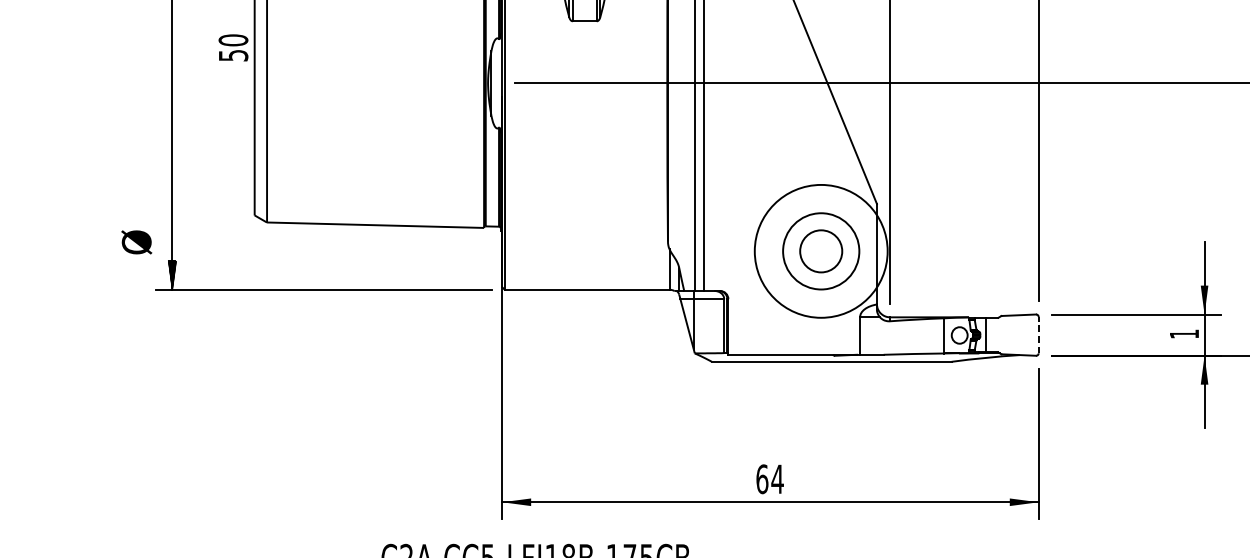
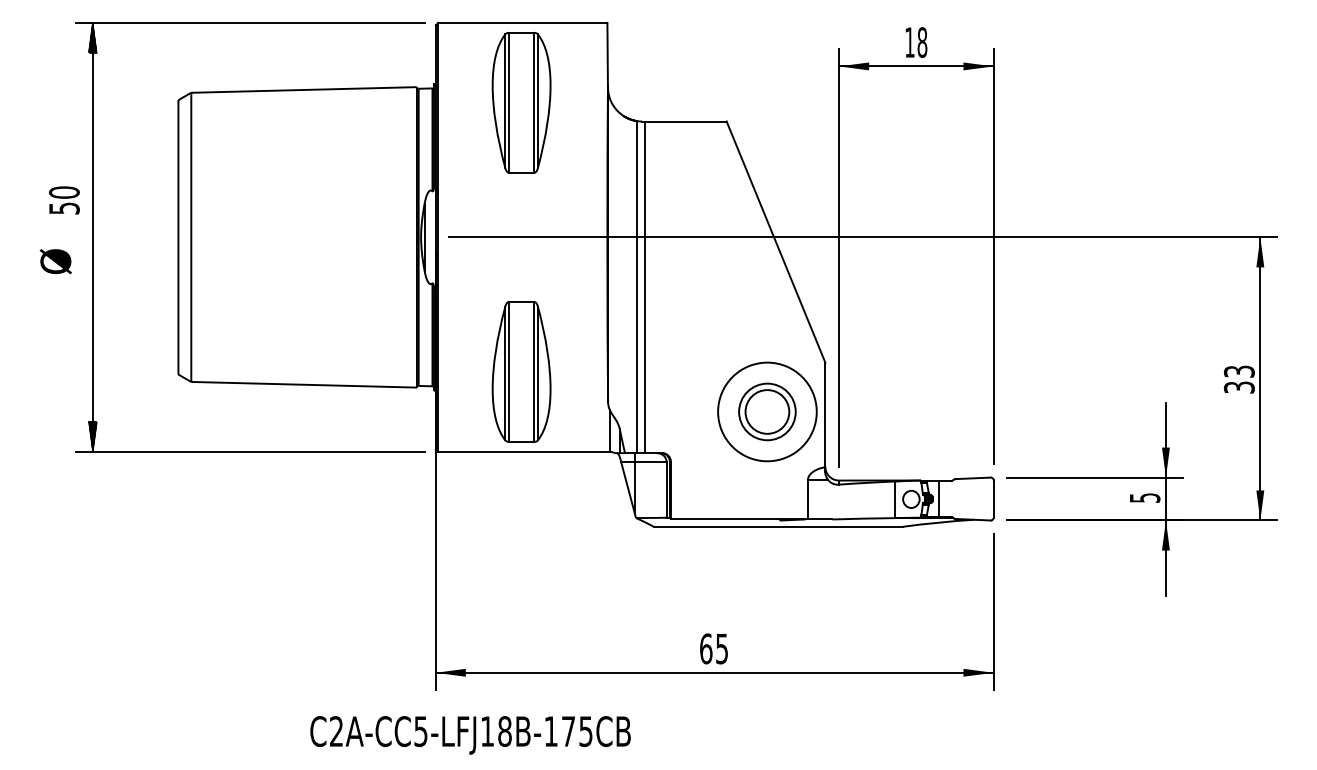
text: (233, 47) -> (64, 200), moved
part: (584, 212) -> (521, 371), added
text: (136, 242) -> (55, 261), moved
circle: (821, 250) -> (767, 411), size x0.71
circle: (821, 250) -> (767, 411), size x0.71
text: (1184, 333) -> (1145, 497), 1 -> 5
line: (1038, 335) -> (993, 499), dashed -> solid
text: (777, 478) -> (721, 648), 64 -> 65

